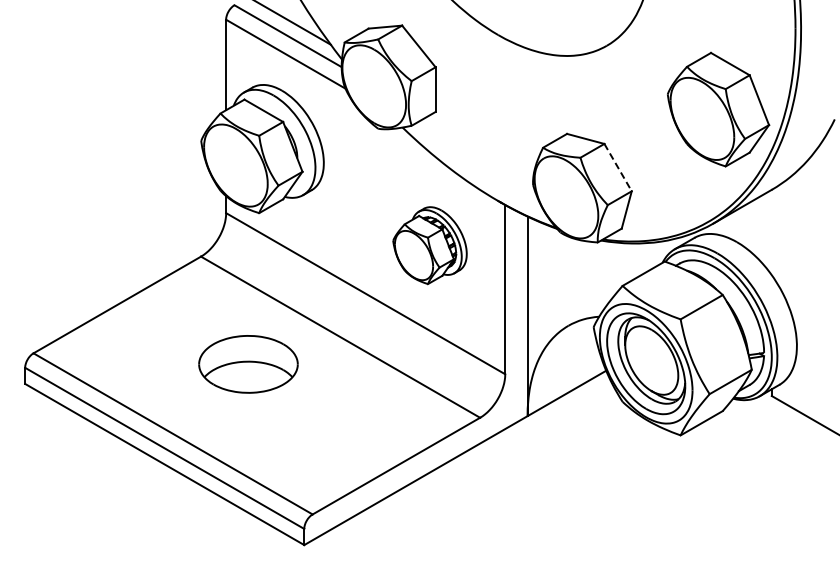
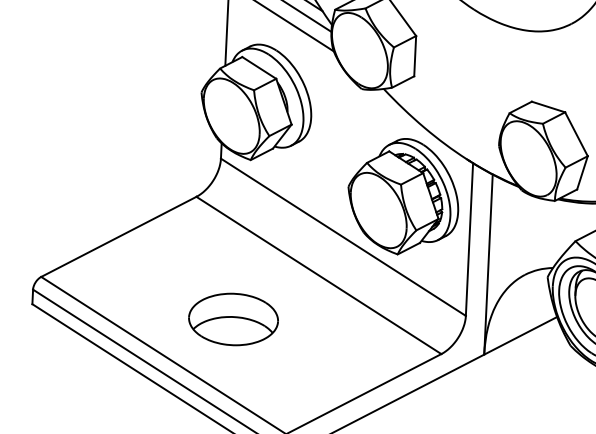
line: (618, 168) -> (576, 135), dashed -> solid
part: (429, 245) -> (403, 196), size x1.67
part: (248, 364) -> (233, 319), moved

